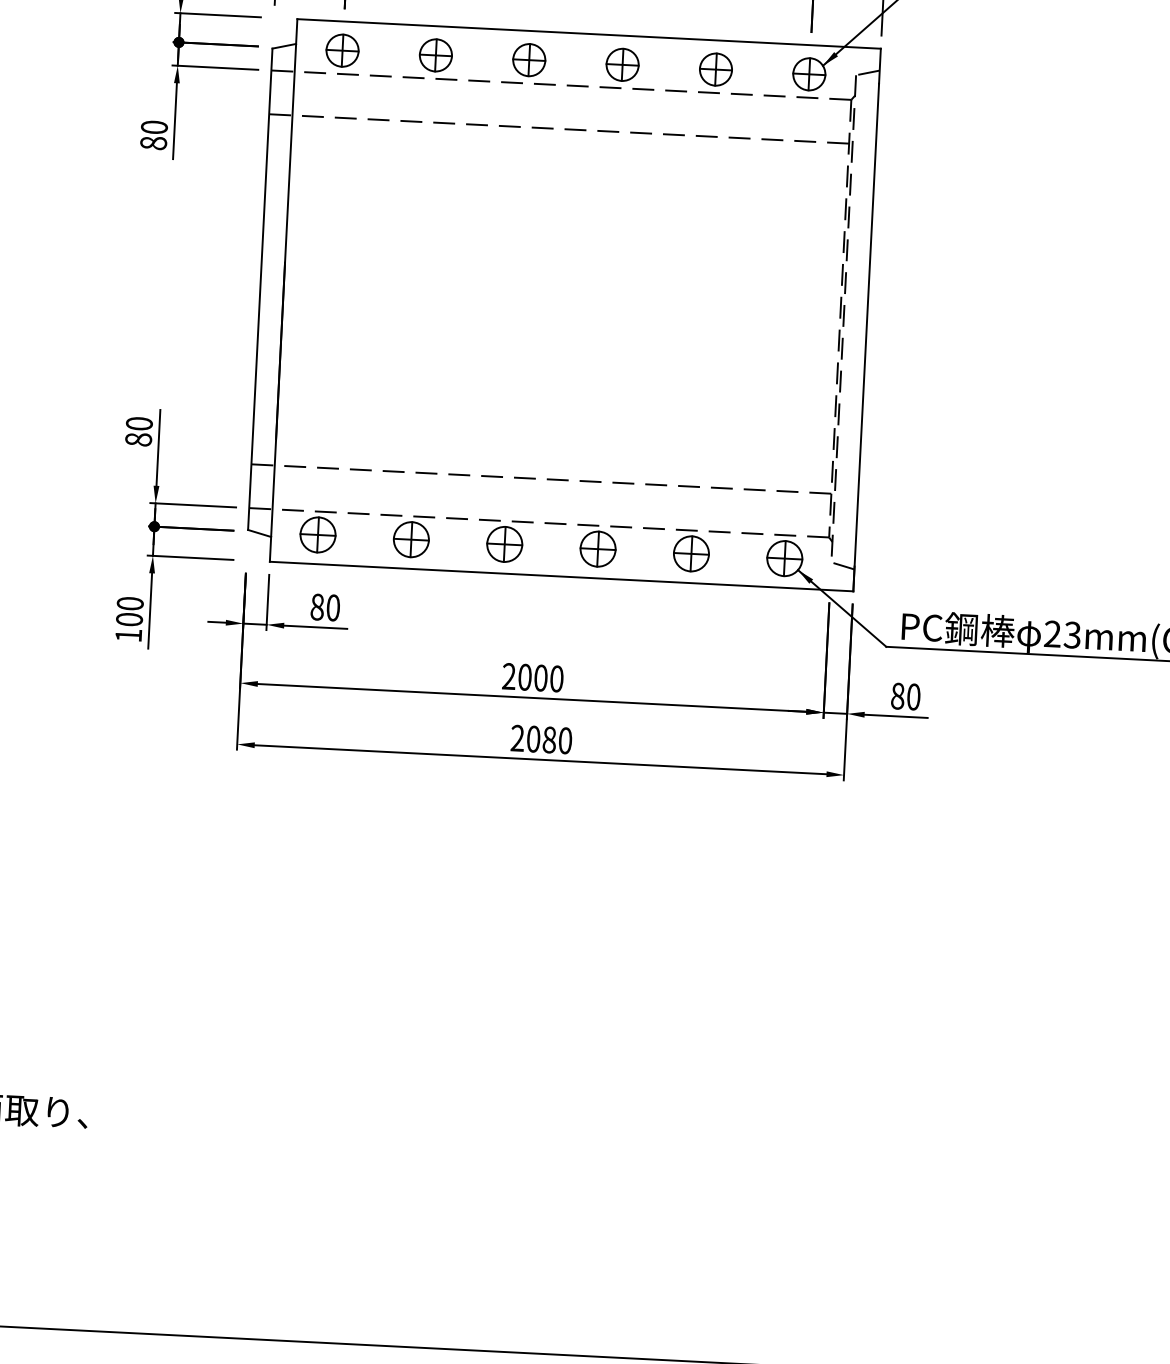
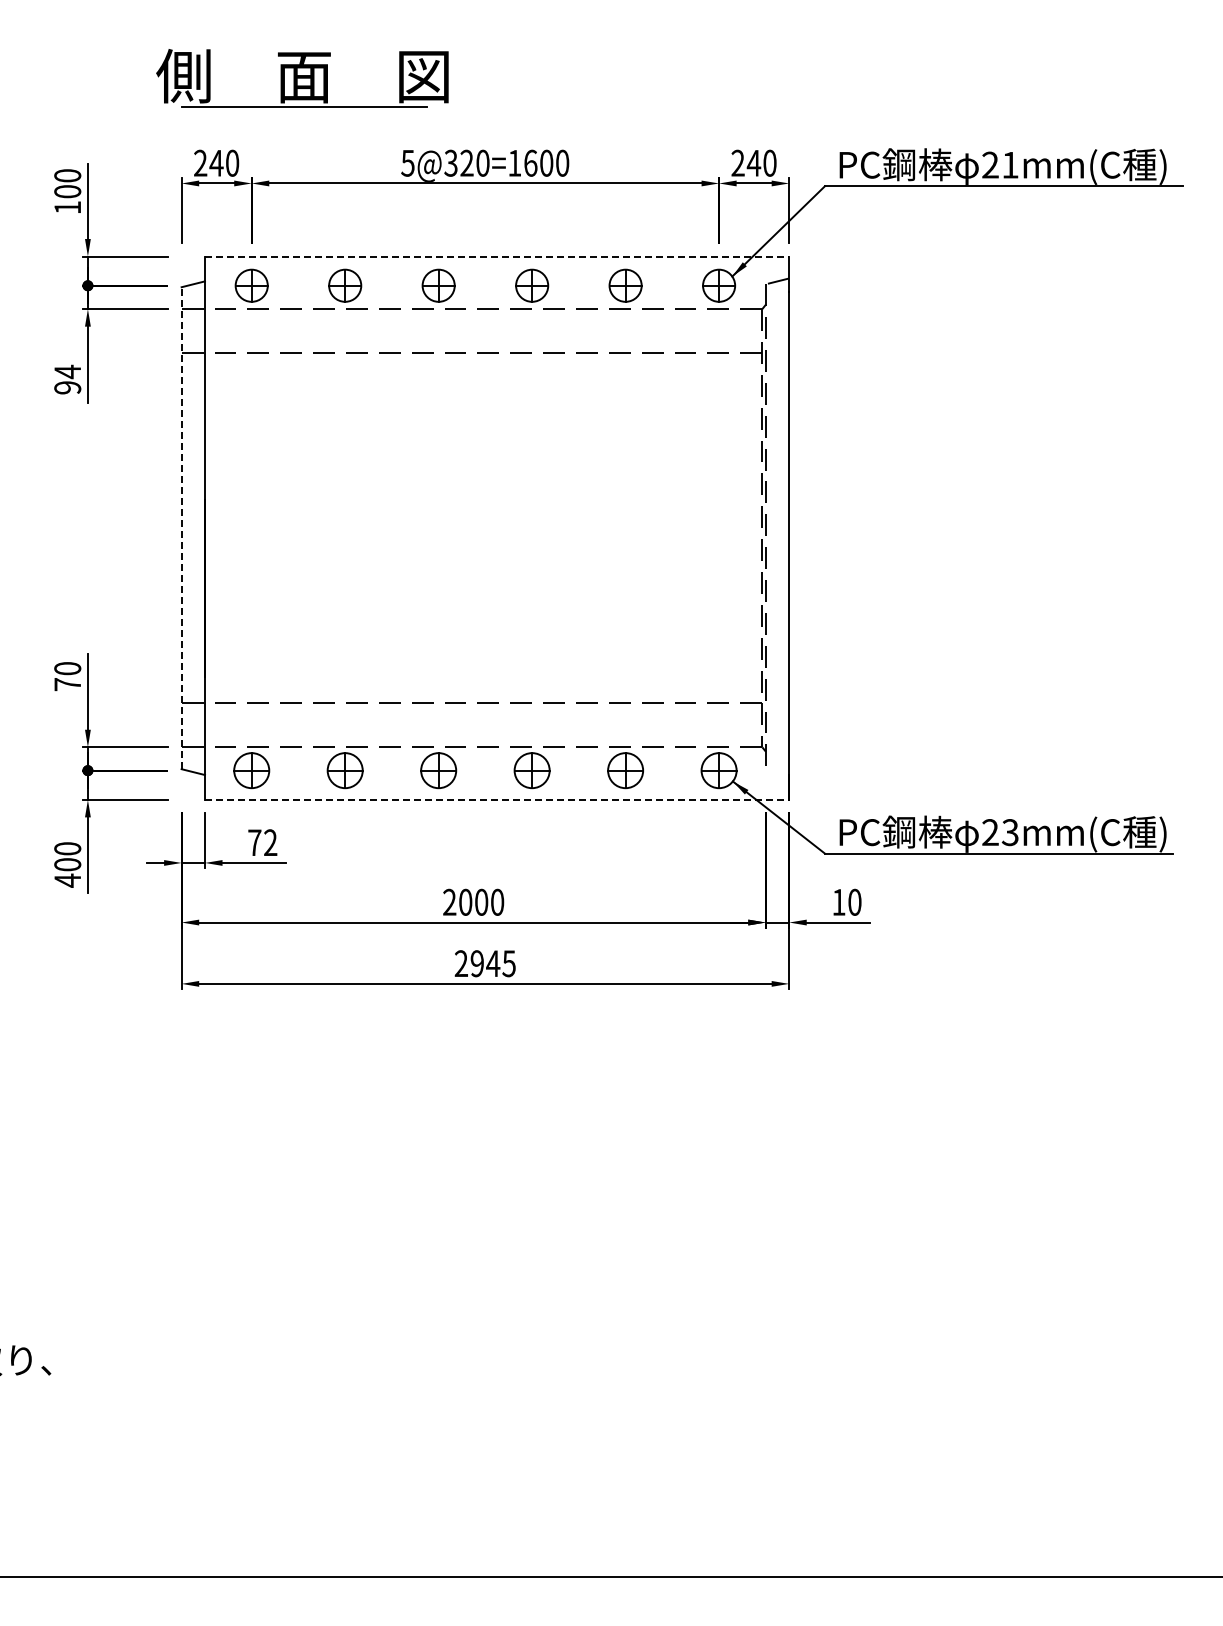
line: (589, 33) -> (497, 256), solid -> dashed
text: (153, 134) -> (67, 379), 80 -> 94
line: (260, 289) -> (181, 528), solid -> dashed
text: (138, 439) -> (67, 684), 80 -> 70
line: (842, 565) -> (777, 774), removed
line: (562, 576) -> (497, 799), solid -> dashed
text: (325, 607) -> (262, 842), 80 -> 72
text: (128, 635) -> (67, 880), 100 -> 400
text: (897, 695) -> (838, 901), 80 -> 10
text: (548, 739) -> (492, 963), 2080 -> 2945

